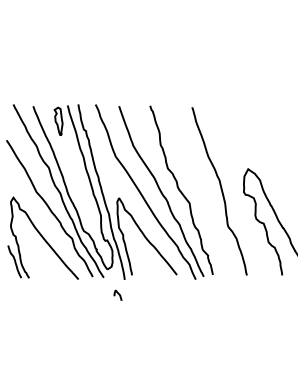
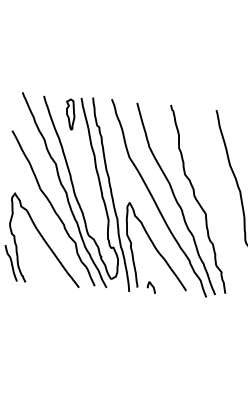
curve: (117, 293) -> (151, 285), moved

